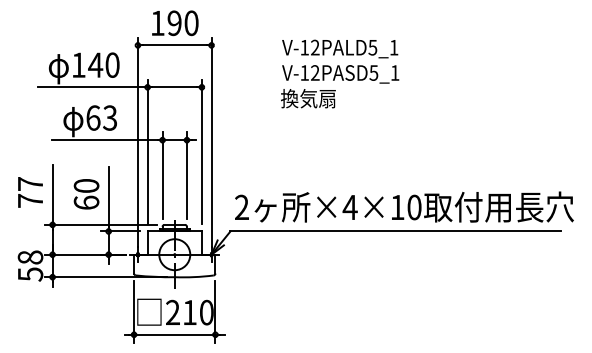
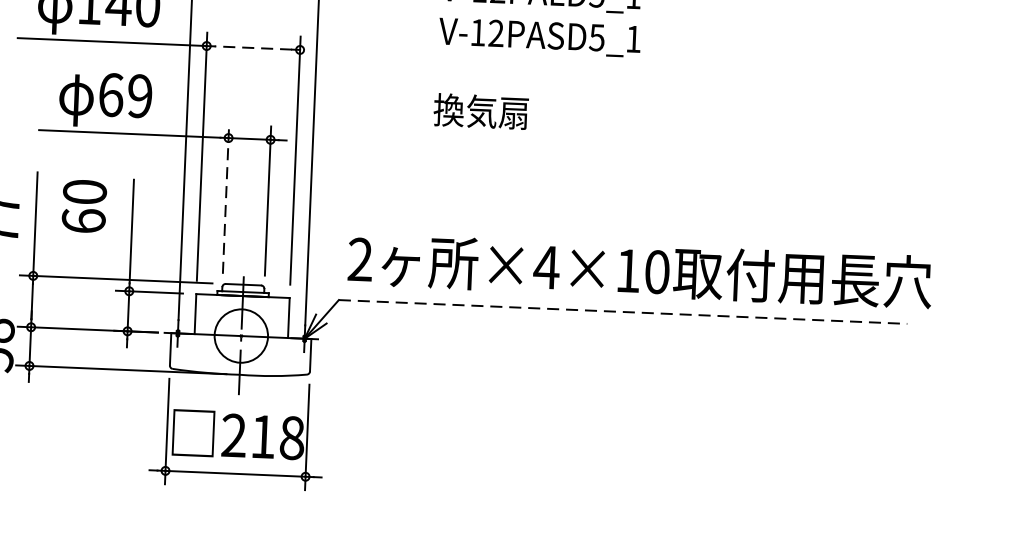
line: (174, 87) -> (252, 48), solid -> dashed
text: (308, 98) -> (481, 111), moved
text: (110, 117) -> (140, 95), 63 -> 69
line: (162, 175) -> (225, 198), solid -> dashed
text: (86, 194) -> (84, 206), moved
line: (396, 231) -> (624, 312), solid -> dashed
text: (206, 312) -> (291, 437), 210 -> 218

